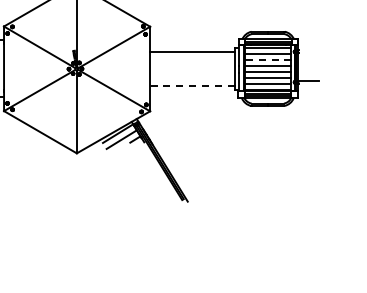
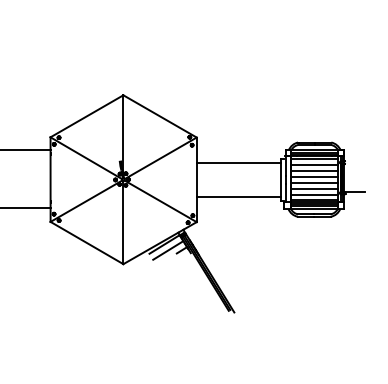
line: (267, 59) -> (314, 170), dashed -> solid
line: (191, 85) -> (238, 196), dashed -> solid

